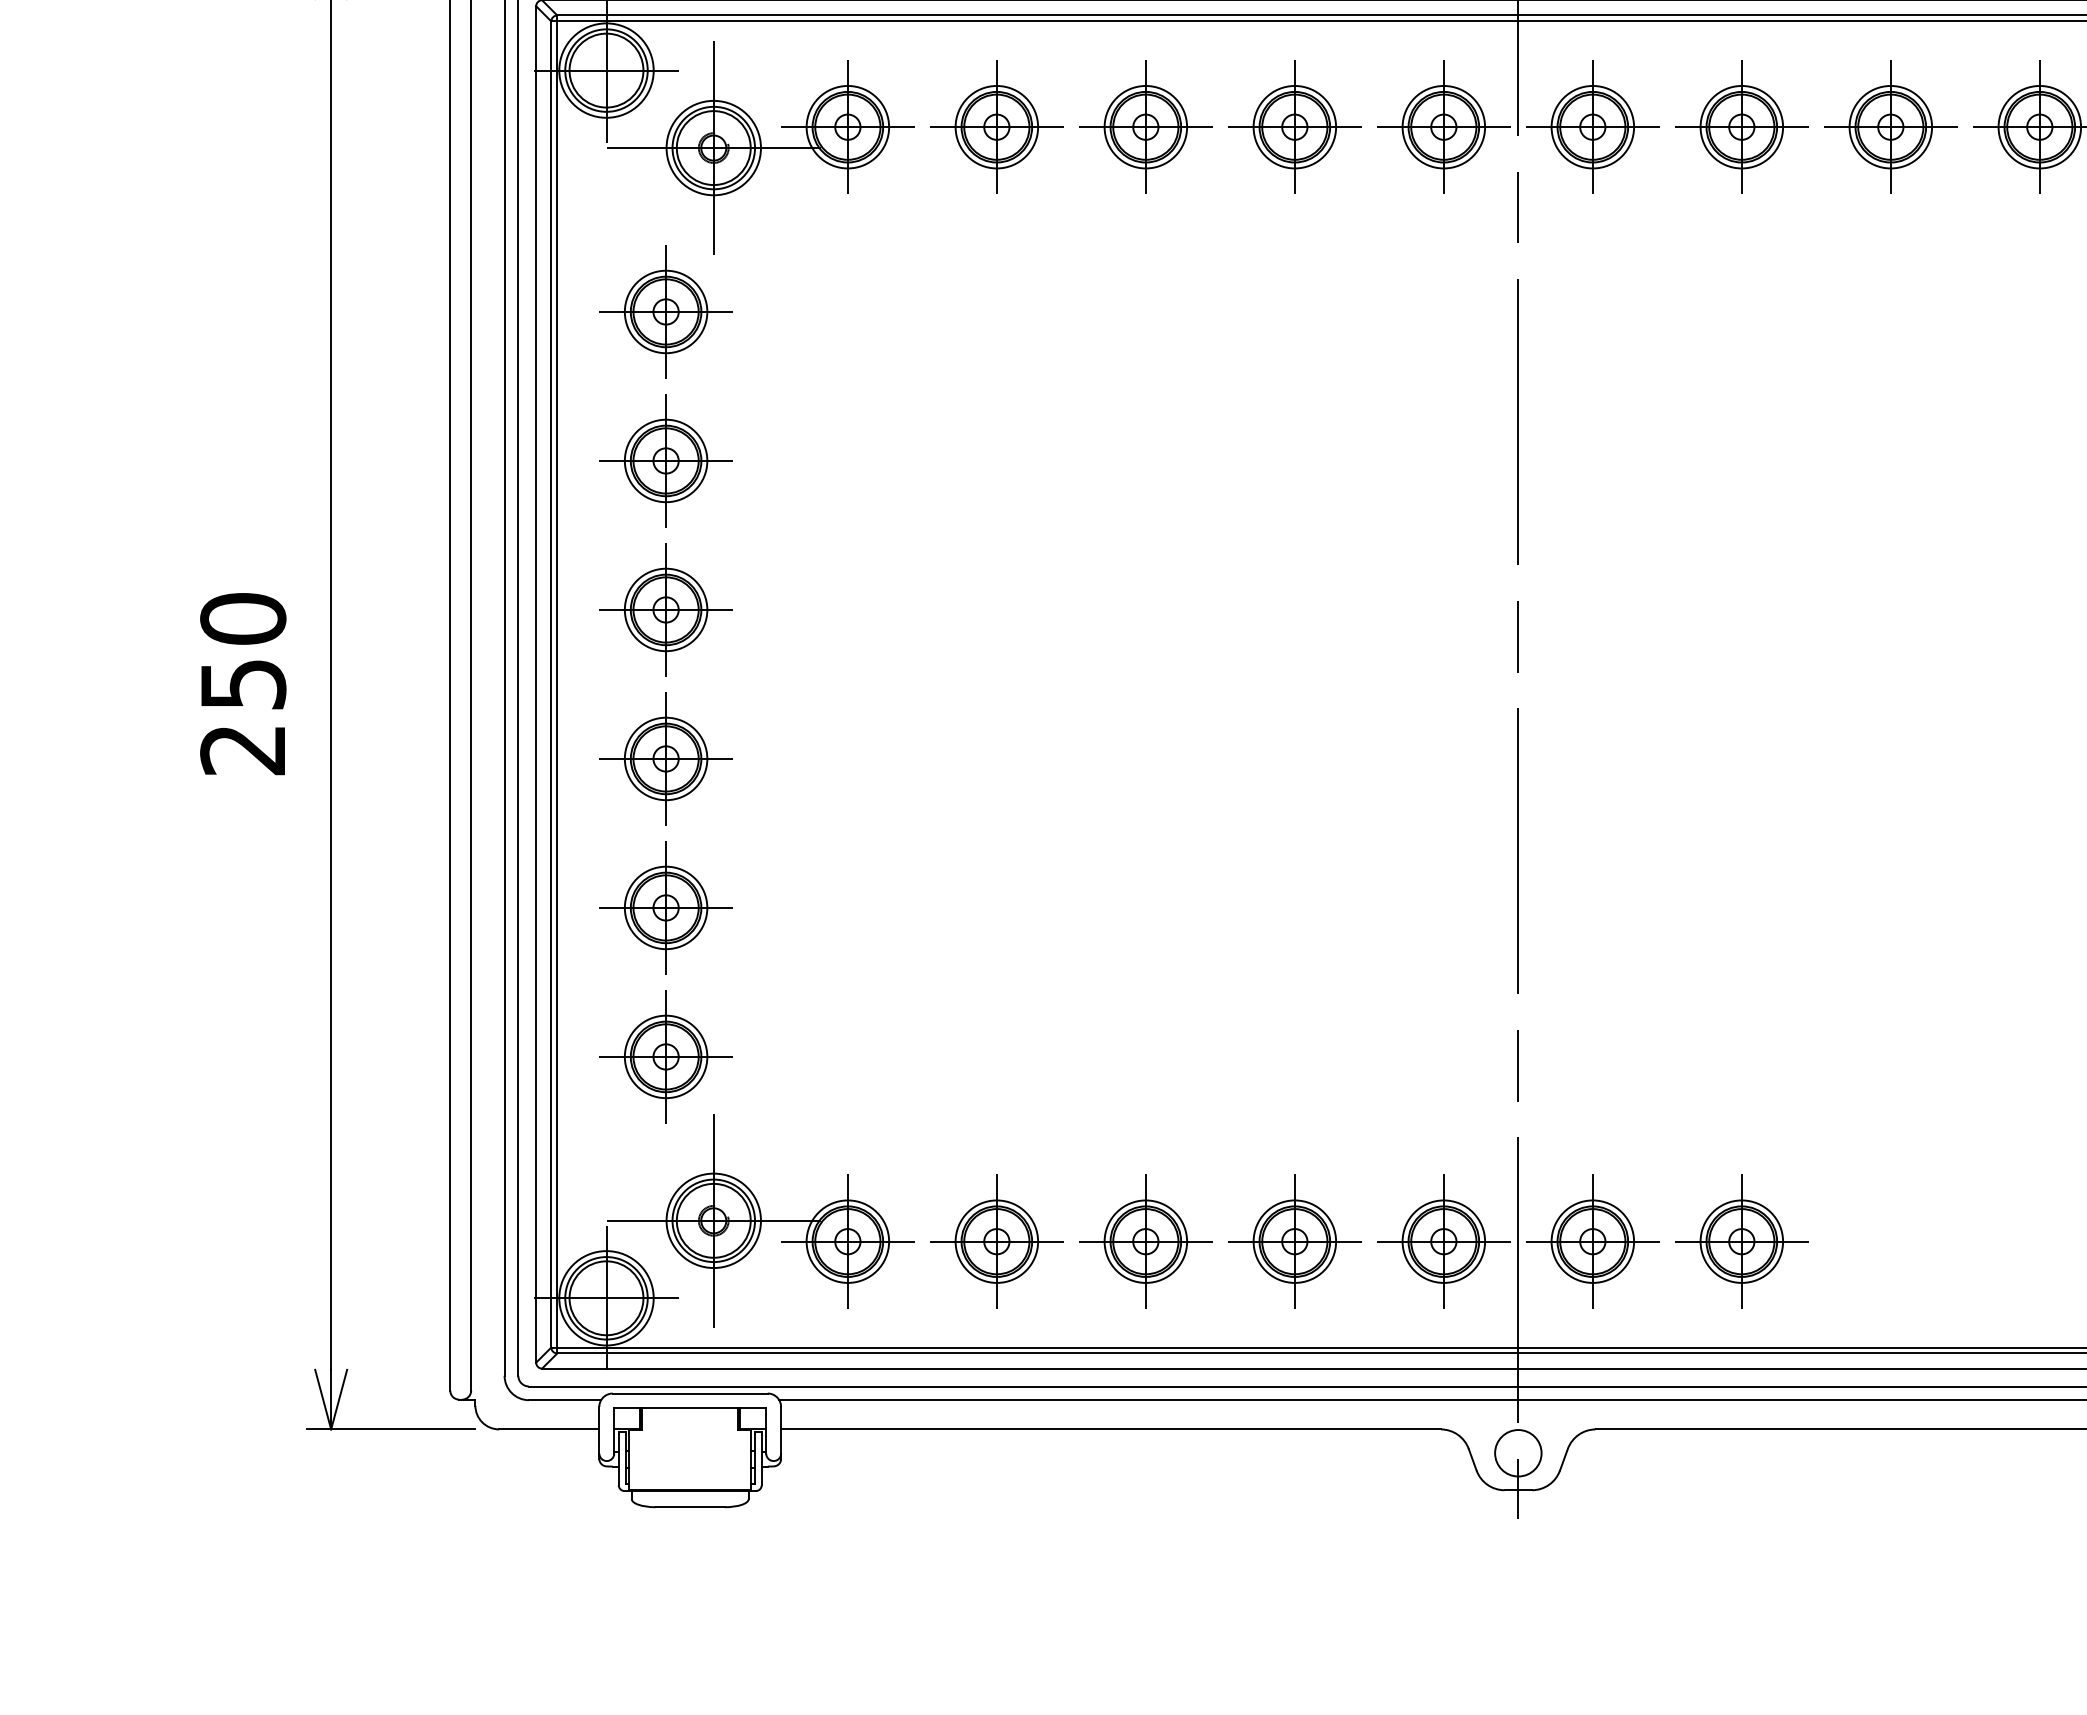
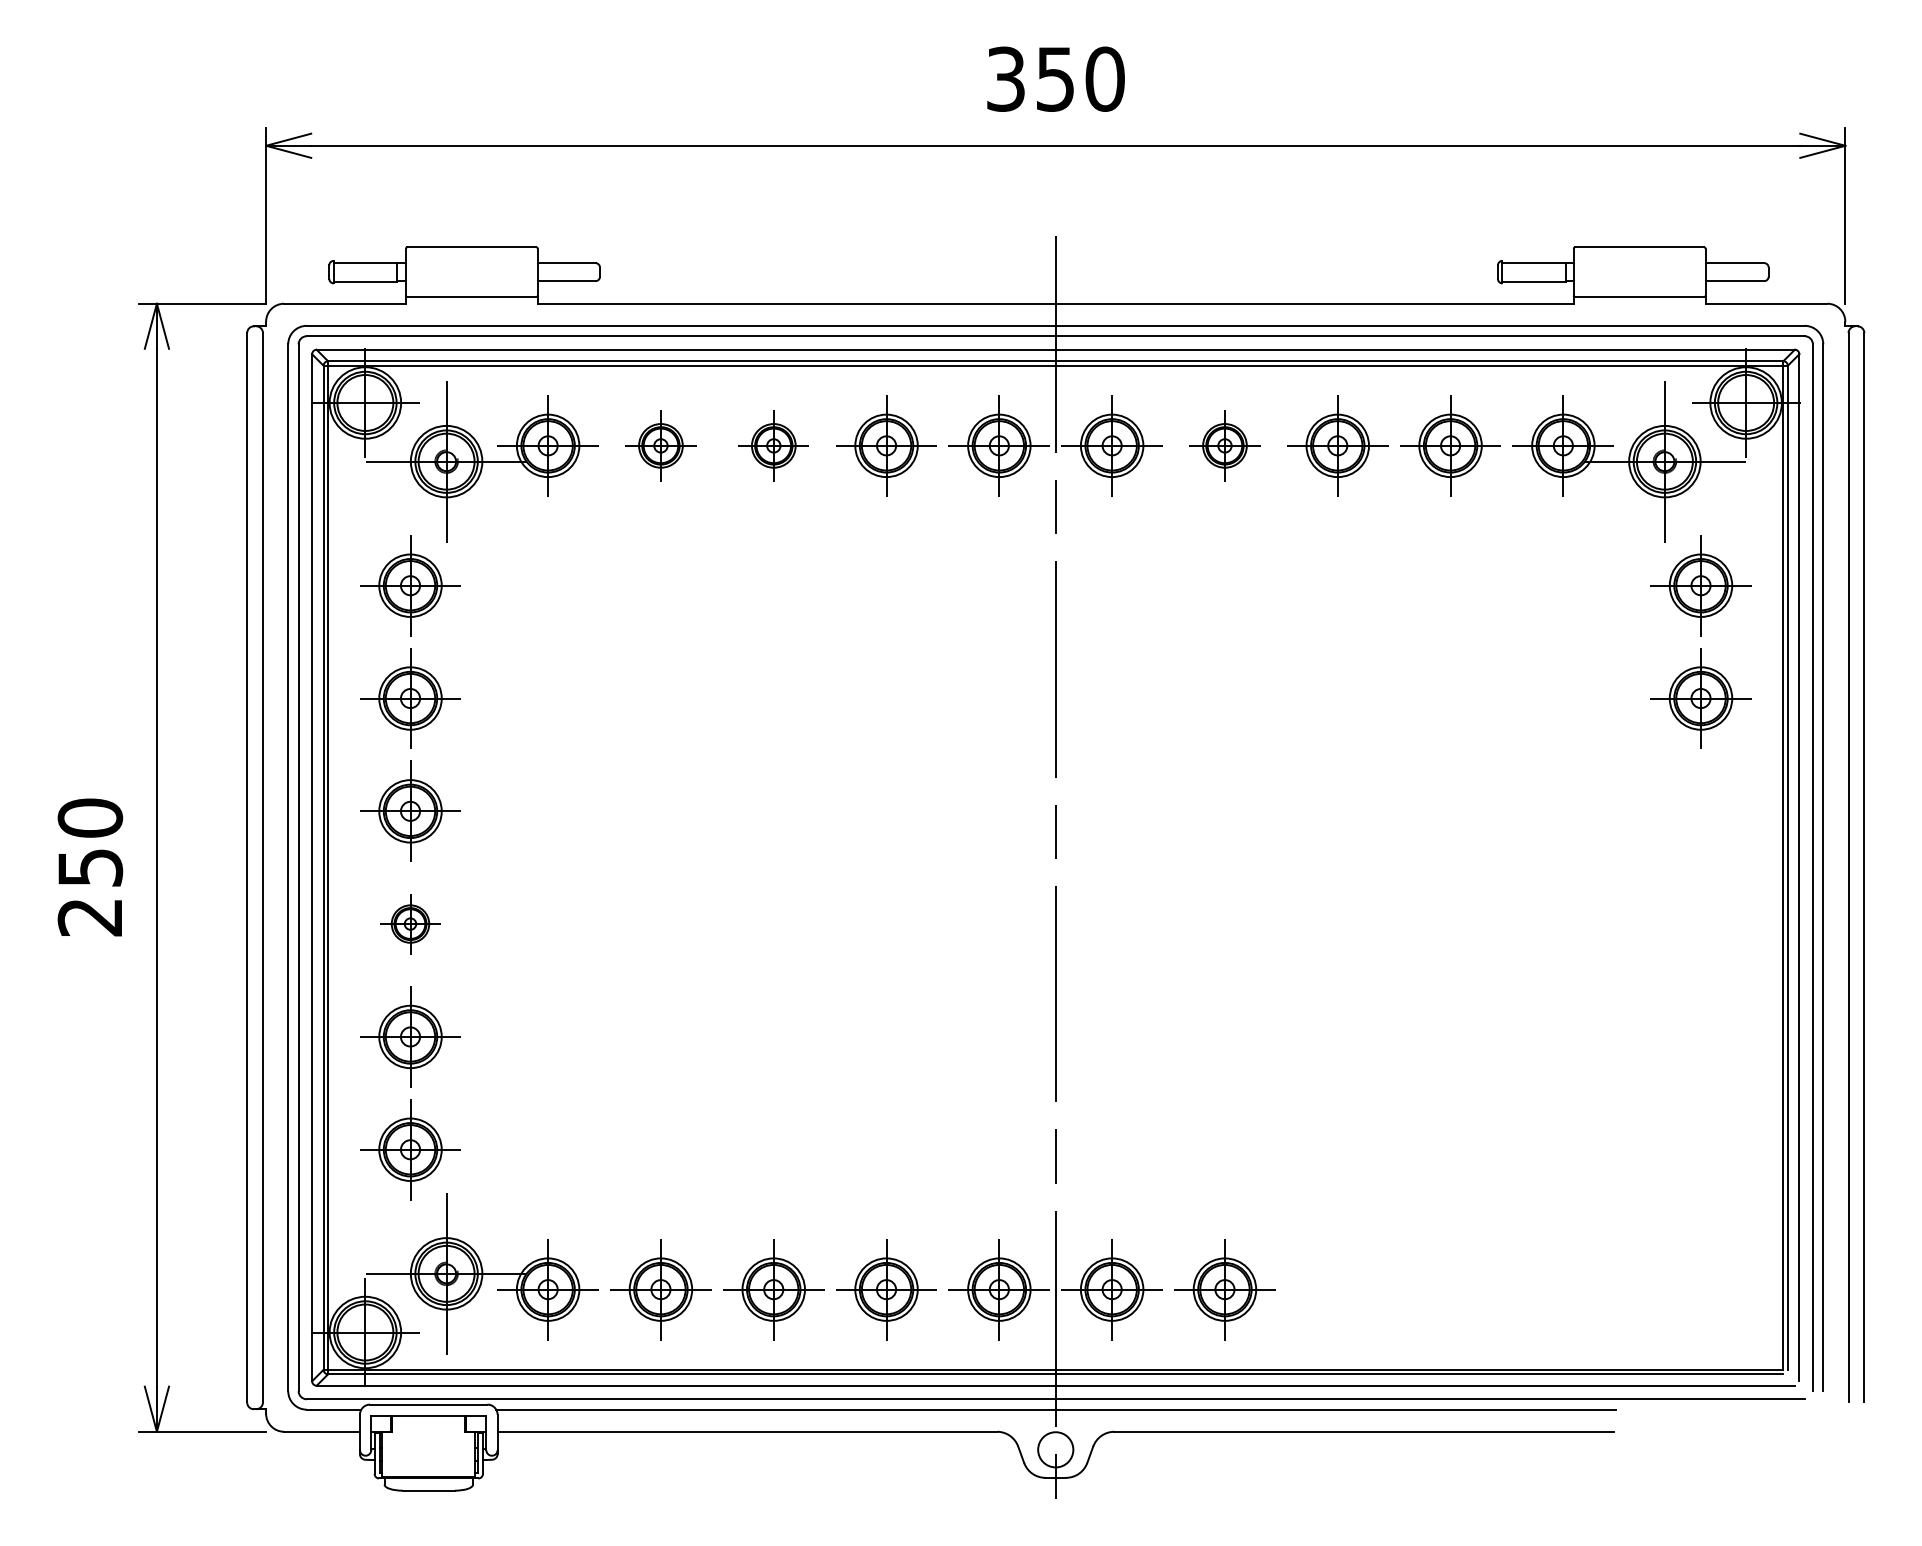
part: (996, 126) -> (660, 445), size x0.7
part: (1145, 126) -> (773, 445), size x0.7
part: (1741, 126) -> (1224, 445), size x0.7
part: (666, 758) -> (410, 923), size x0.6

